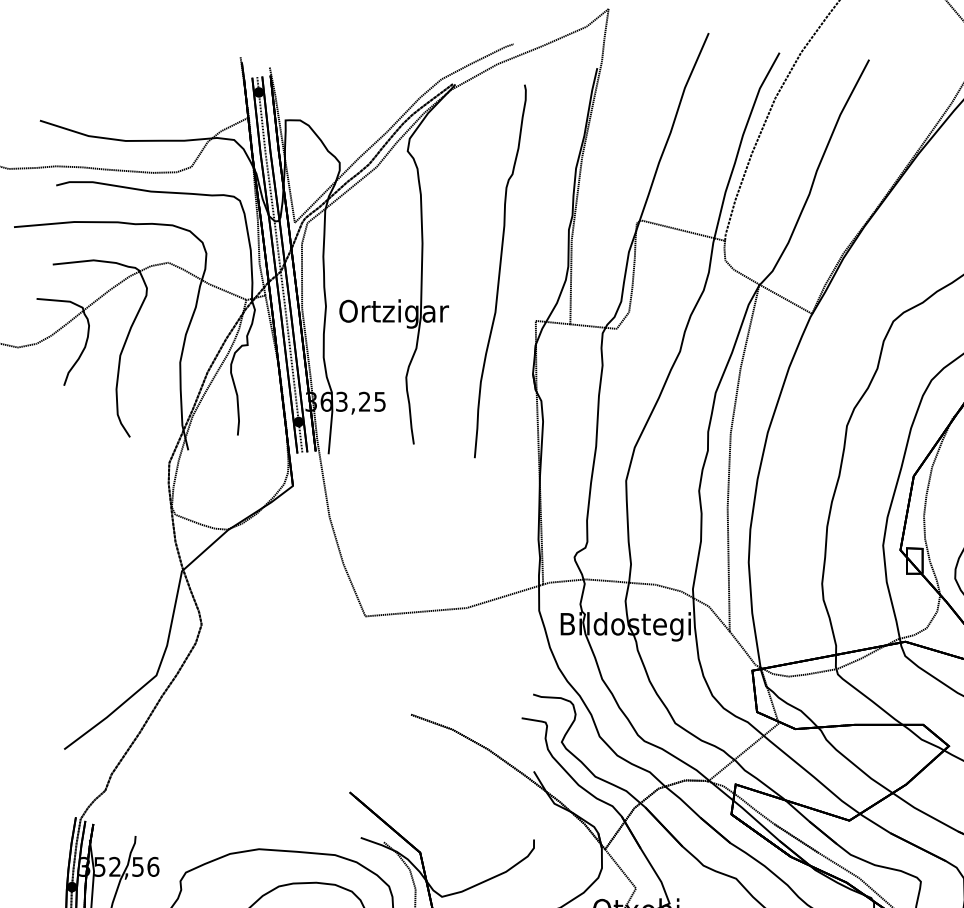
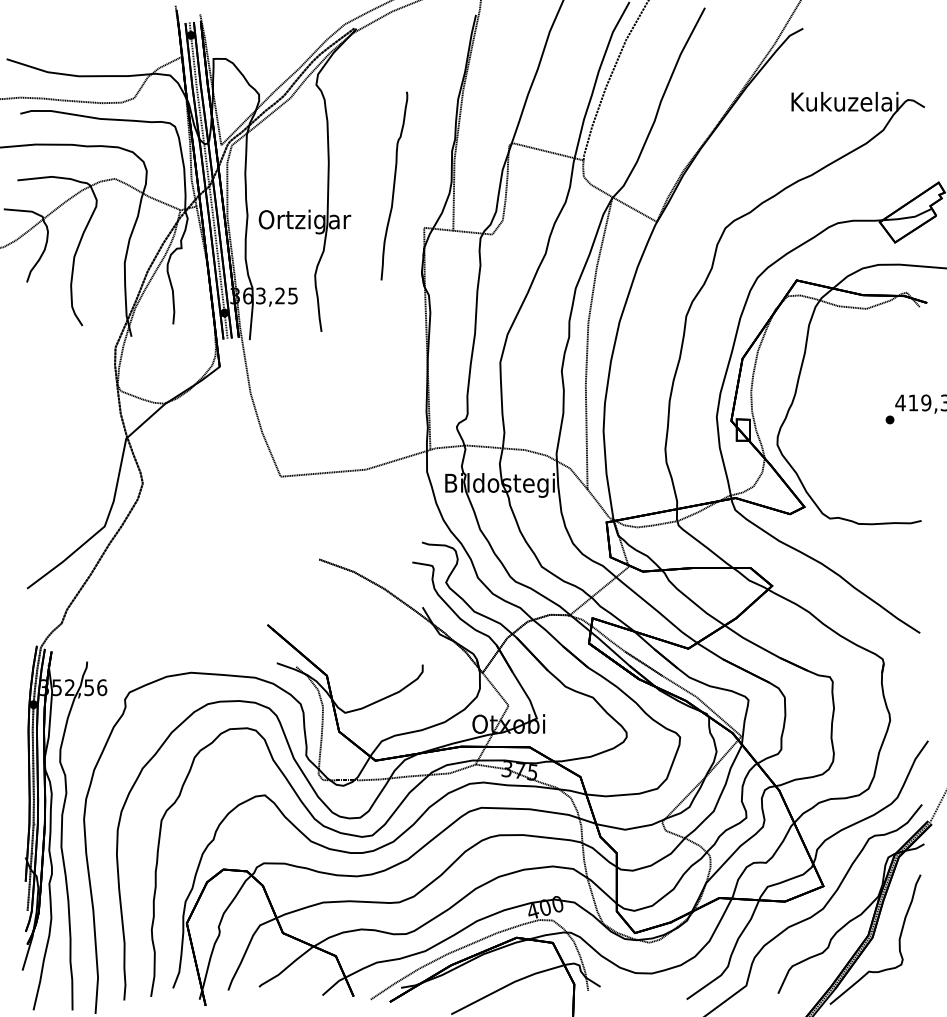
part: (500, 270) -> (394, 185), size x0.6

